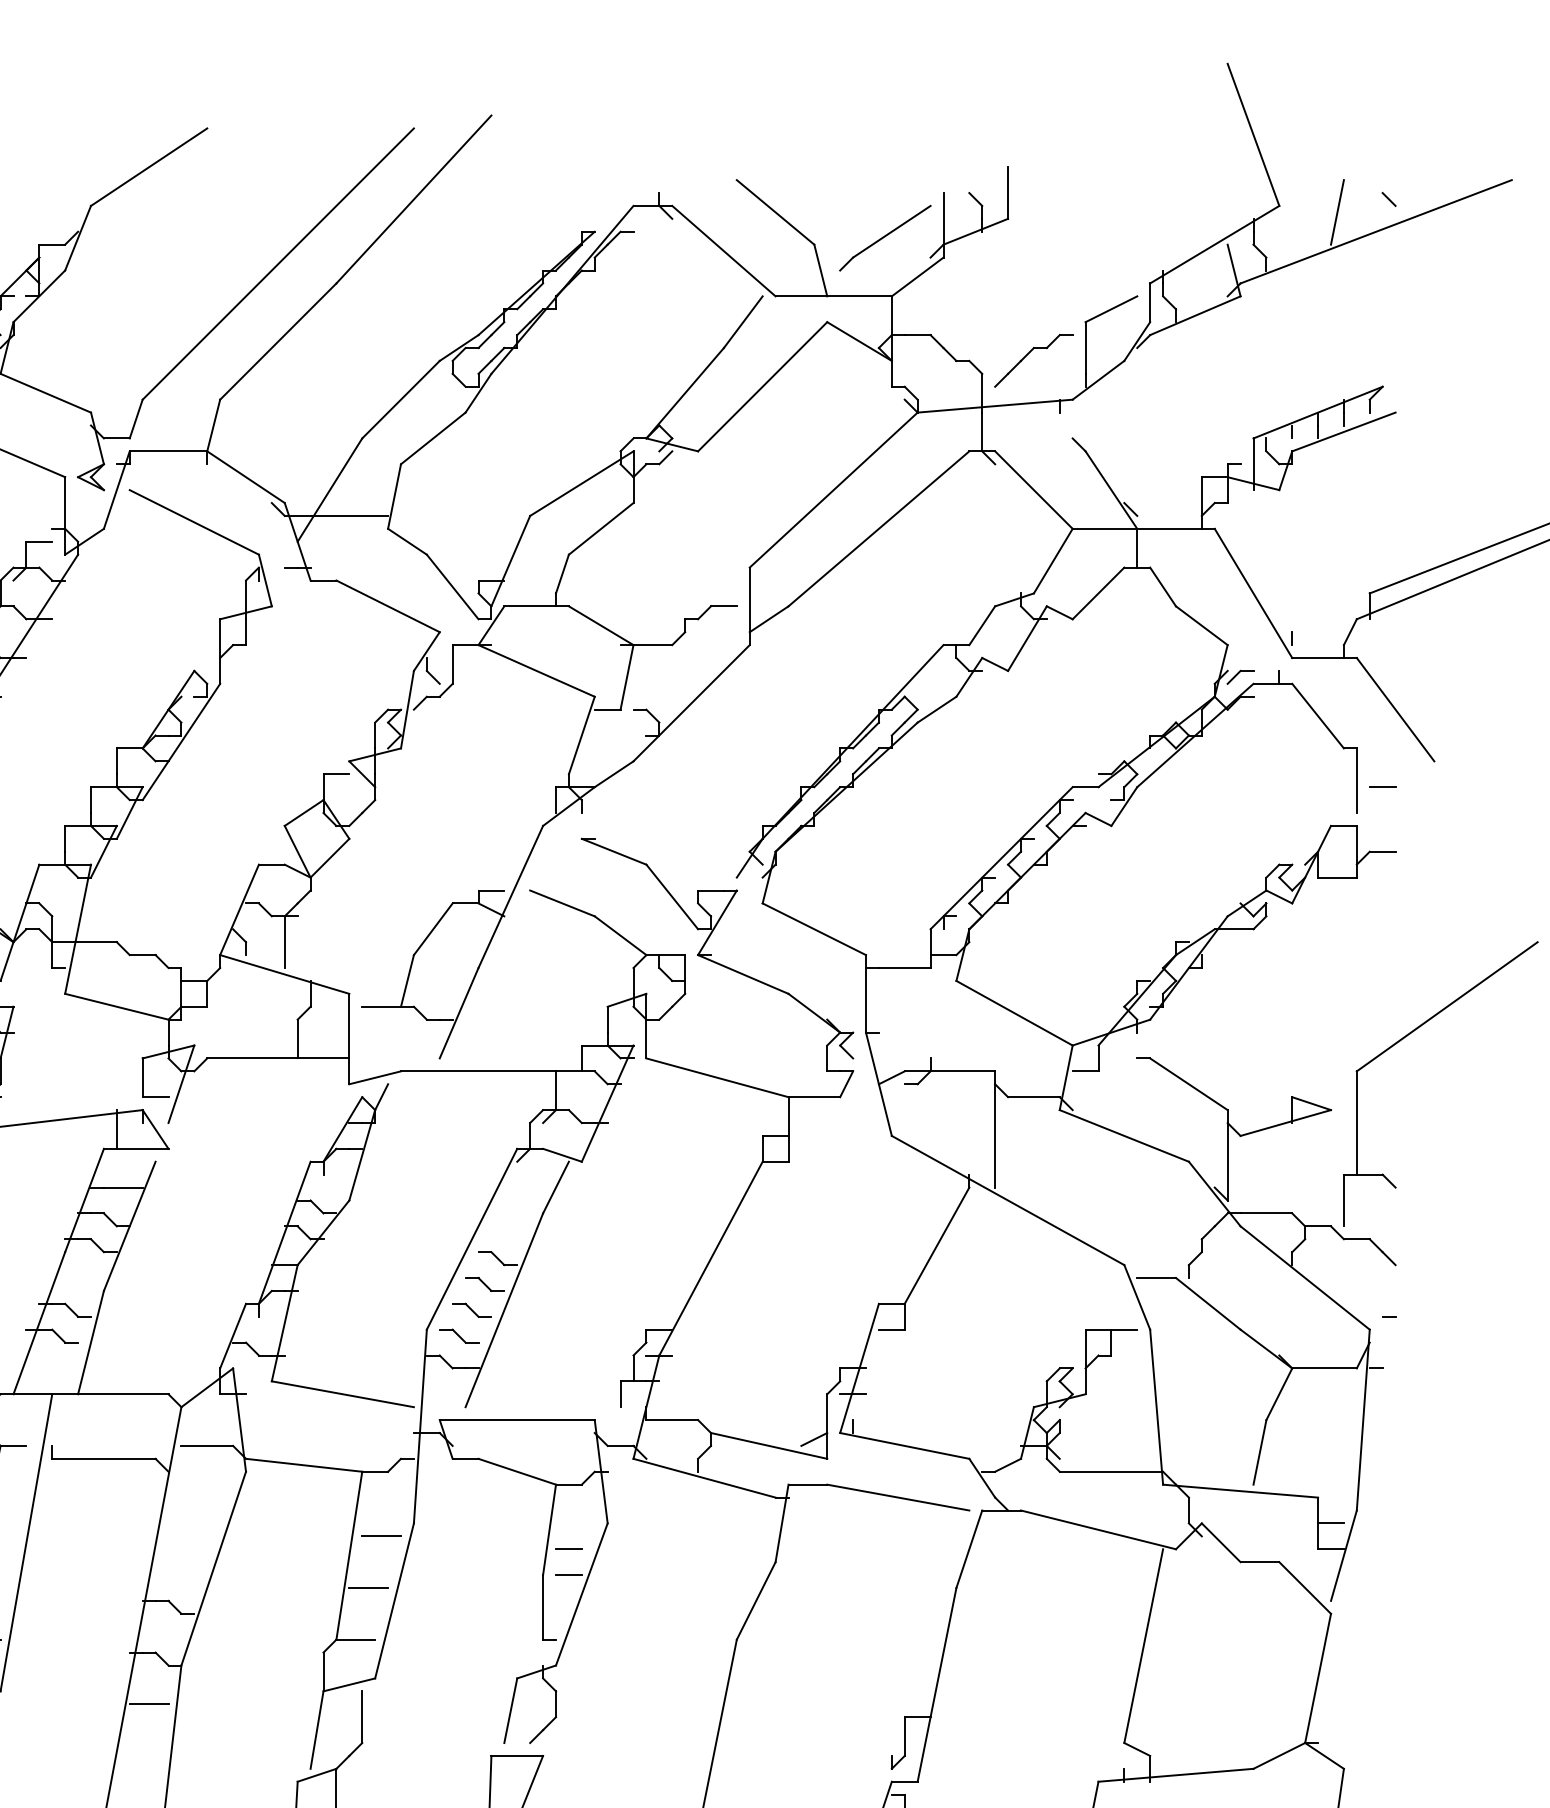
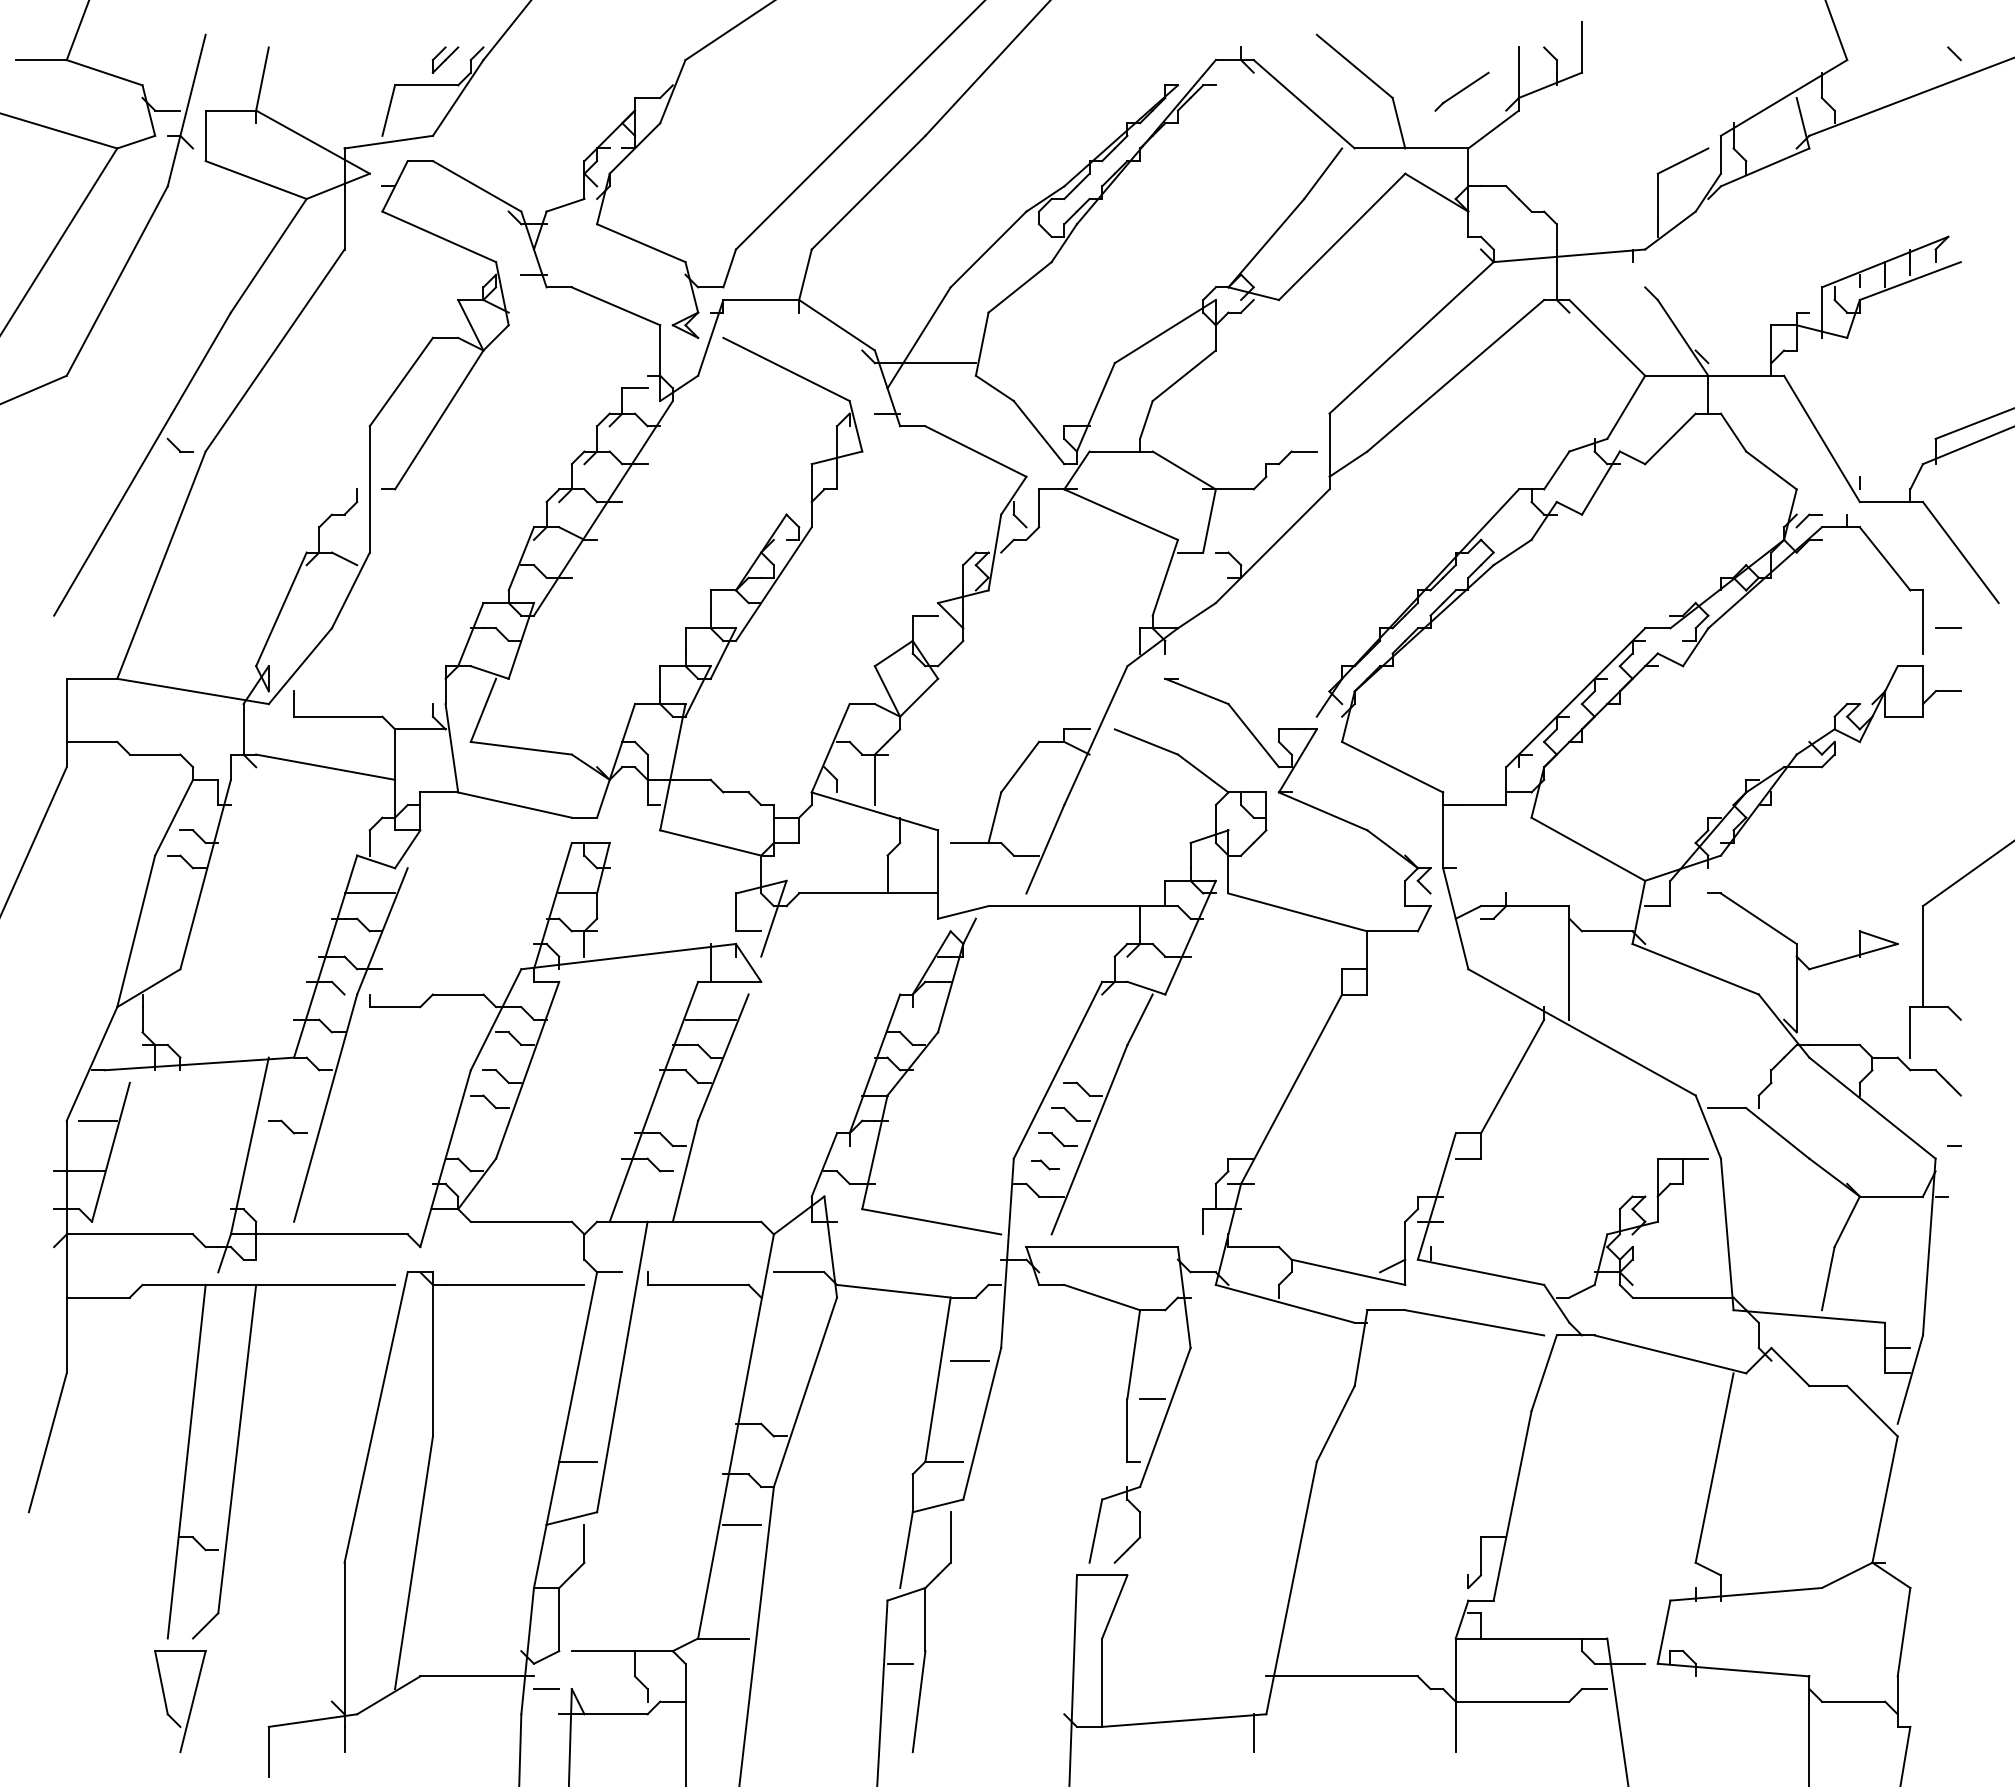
line: (1336, 211) -> (1903, 65), removed
part: (884, 238) -> (1461, 91), size x0.6
part: (1027, 355) -> (1601, 206), removed
part: (458, 1335) -> (1044, 1164), size x0.7
line: (568, 1549) -> (1152, 1373), removed
line: (368, 1588) -> (956, 1411), removed

